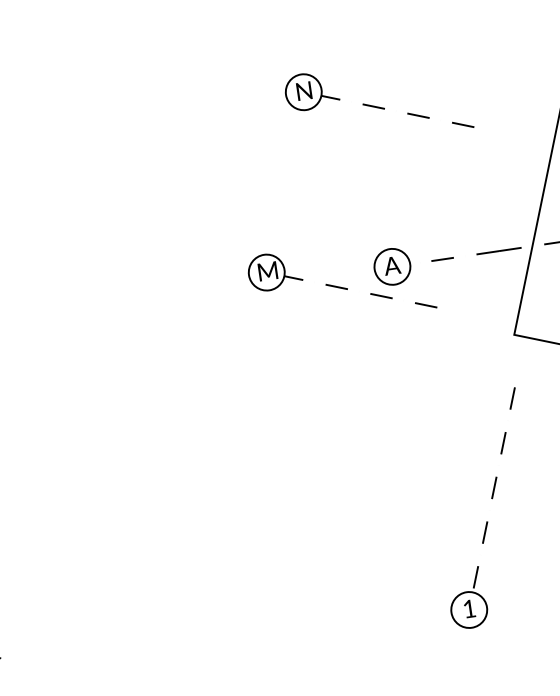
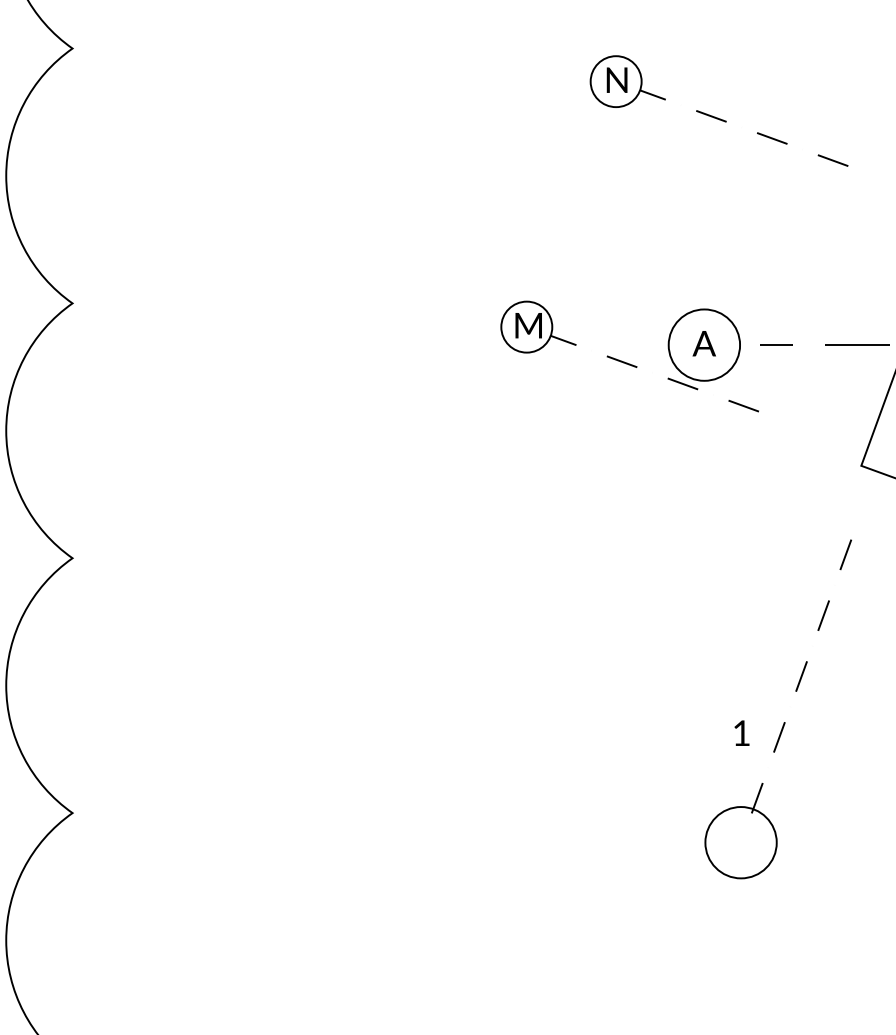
circle: (391, 266) -> (703, 344), size x1.4
text: (469, 608) -> (741, 732), moved
circle: (468, 609) -> (740, 842), size x1.4

